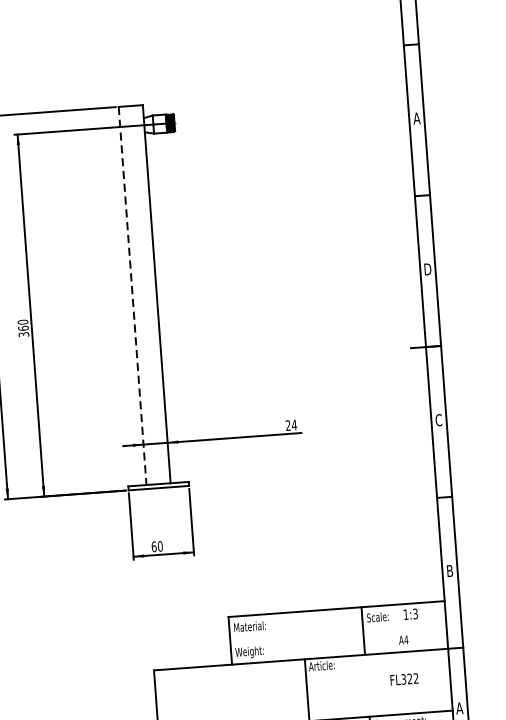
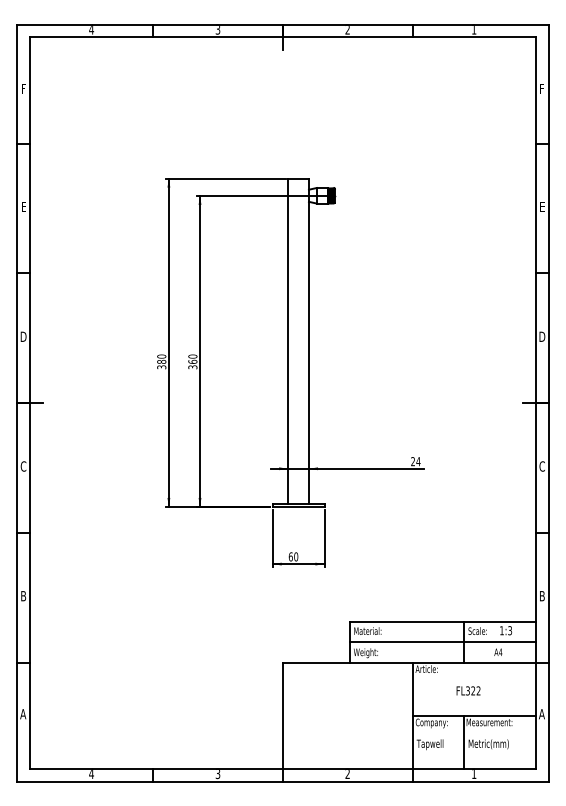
text: (417, 118) -> (542, 207), A -> E
line: (132, 296) -> (288, 341), dashed -> solid
line: (337, 633) -> (442, 642), added
text: (404, 678) -> (468, 690), moved

